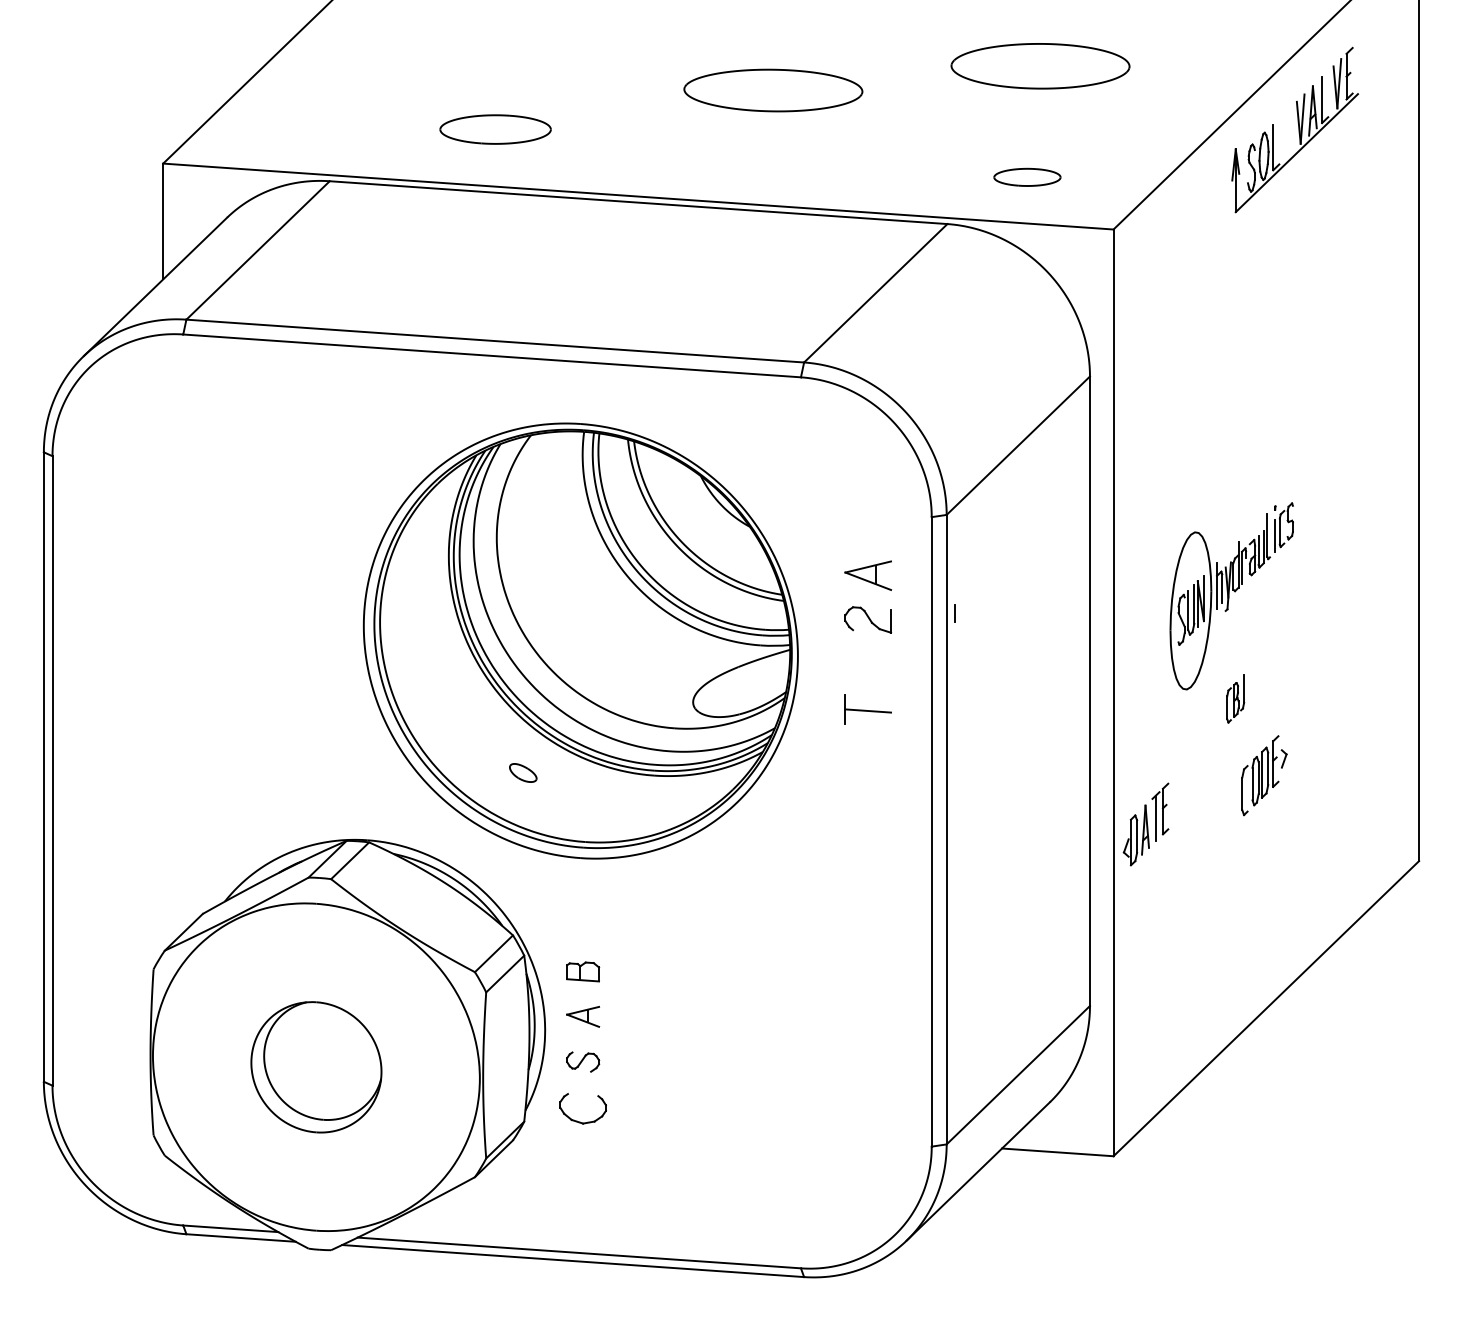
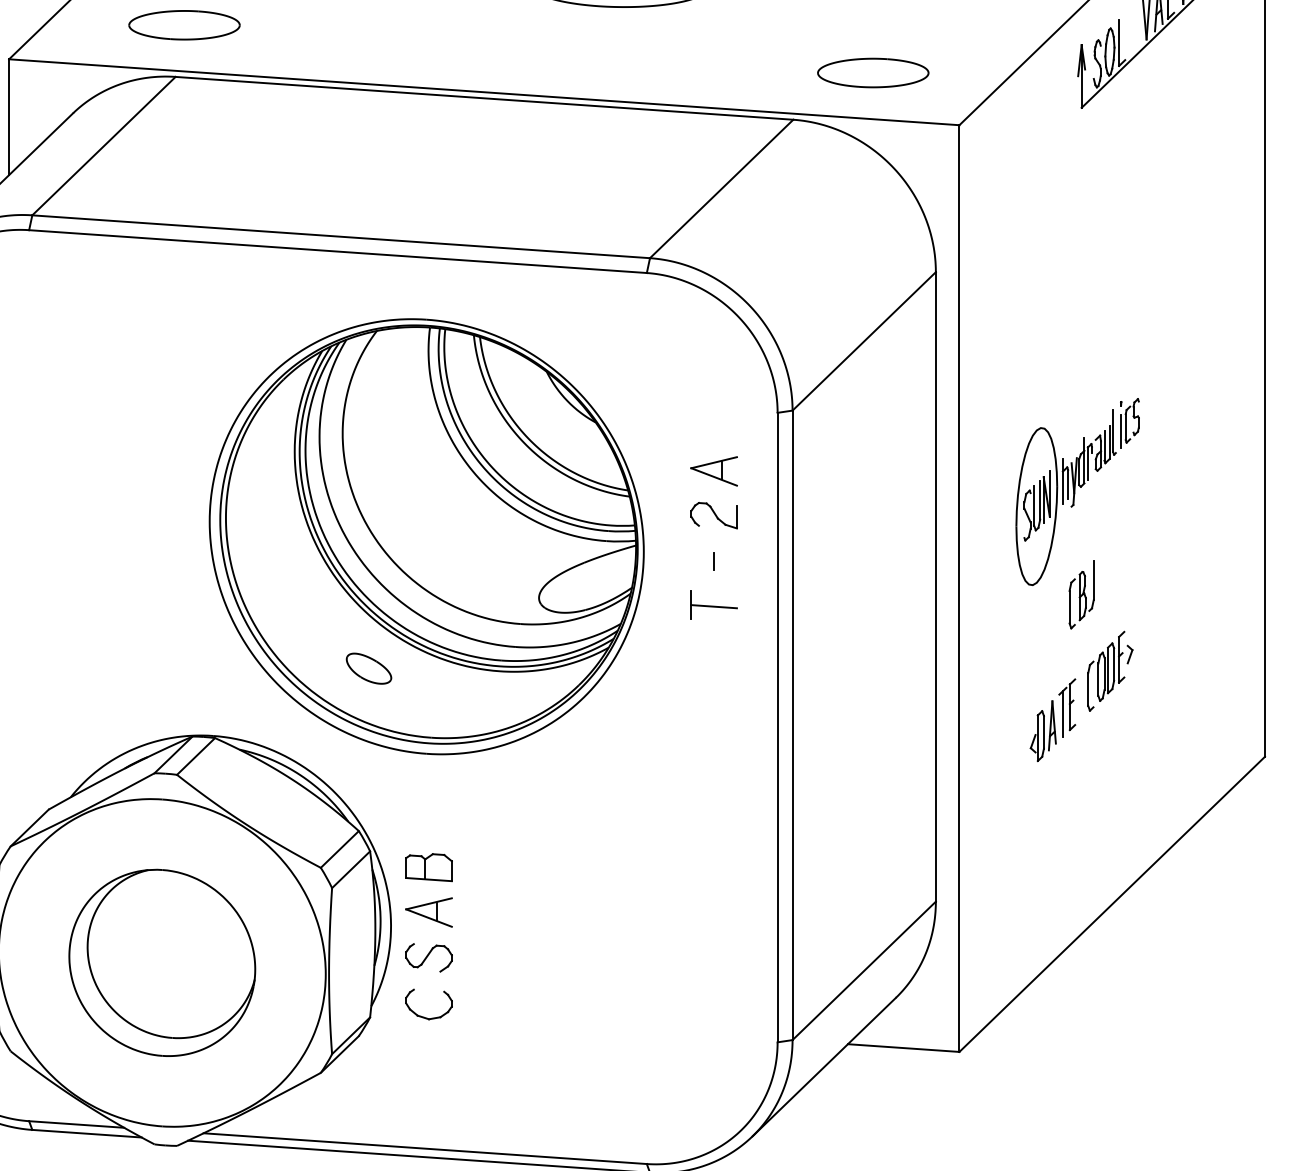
part: (495, 129) -> (184, 25), moved
part: (1027, 177) -> (873, 73), size x1.67
line: (954, 613) -> (713, 561), moved
part: (1235, 698) -> (1081, 594), size x1.43
part: (523, 772) -> (369, 668), size x1.67
part: (1145, 824) -> (1052, 720), moved
part: (582, 971) -> (428, 867), size x1.43
part: (582, 1016) -> (428, 912), size x1.43
part: (582, 1061) -> (428, 957), size x1.43
part: (316, 1067) -> (162, 963), size x1.43

